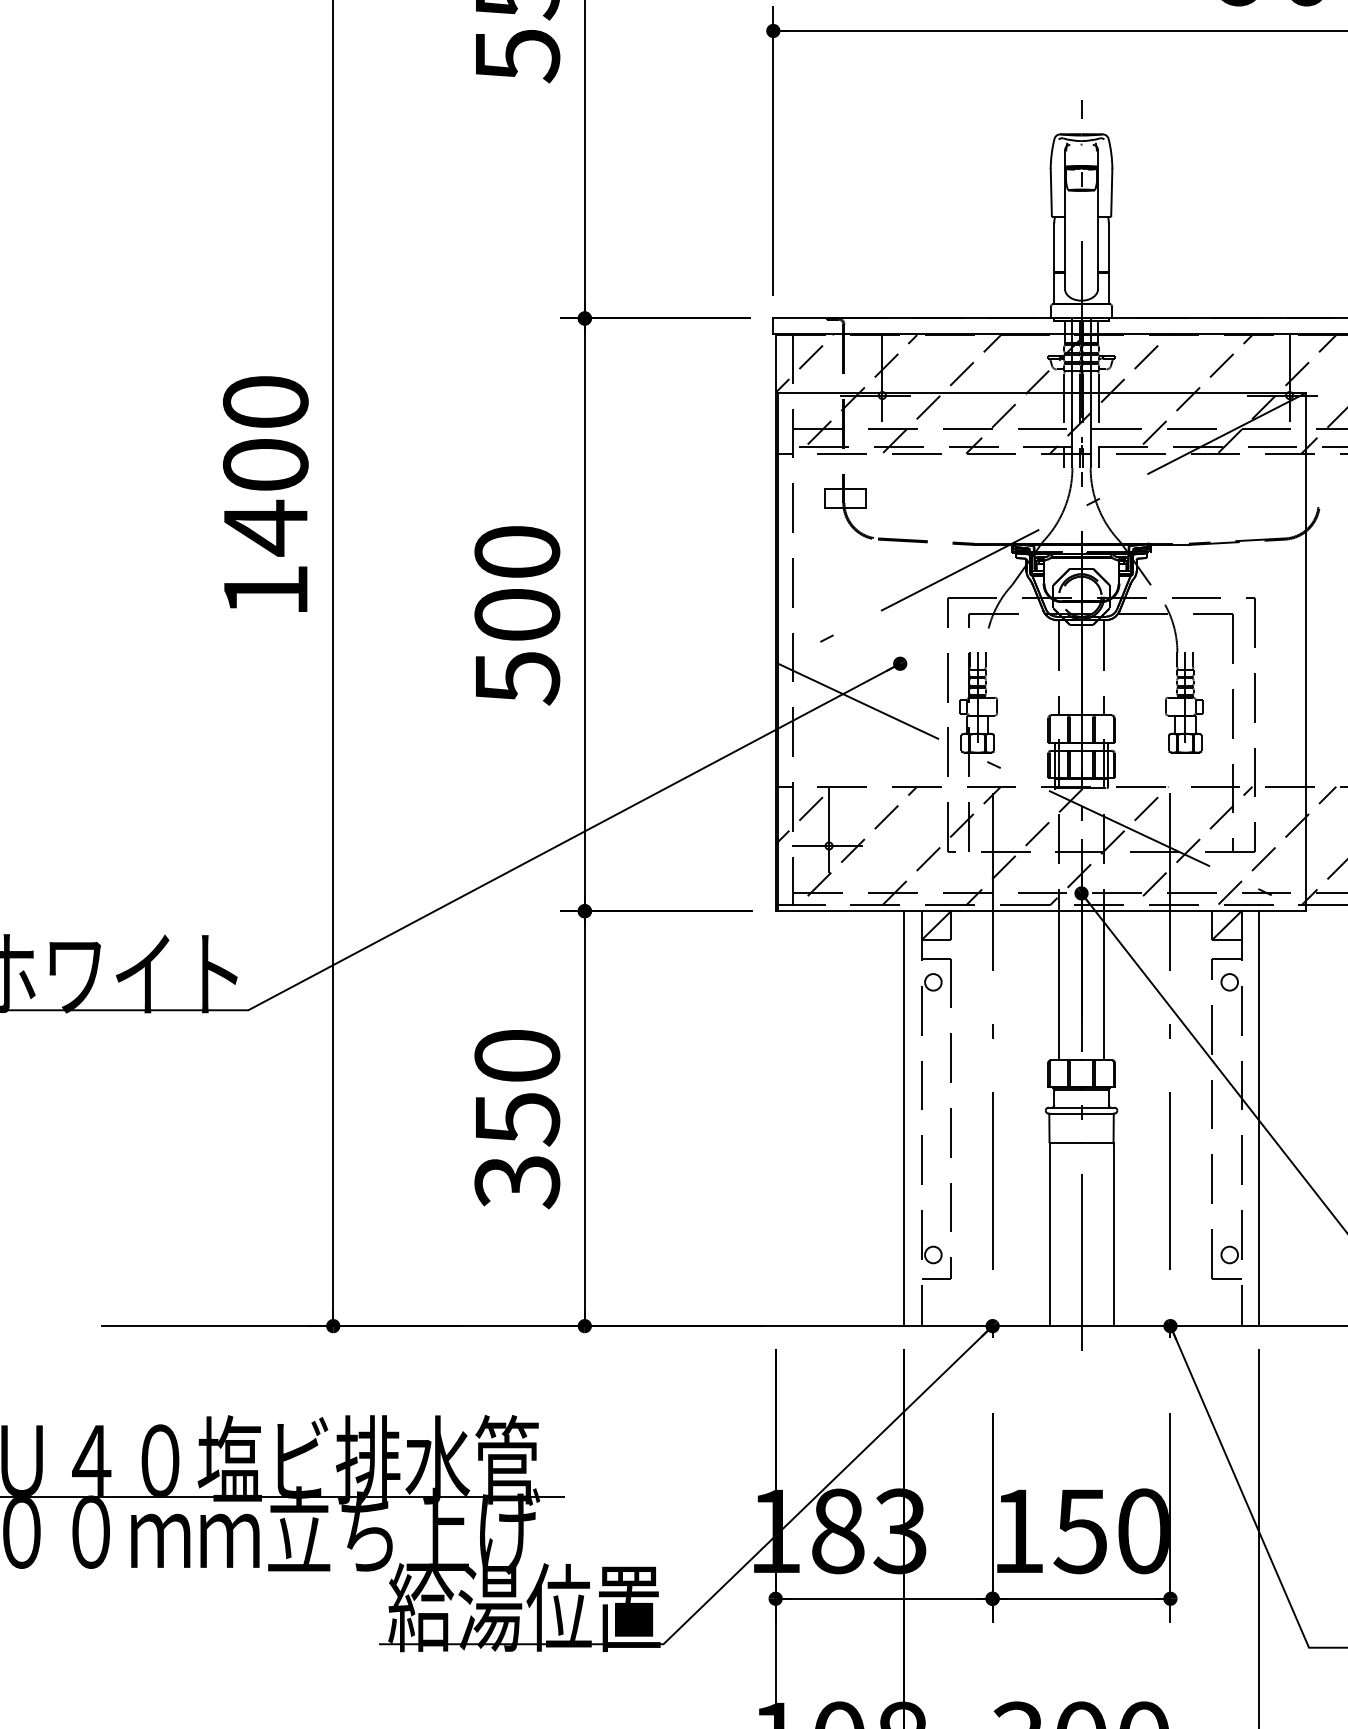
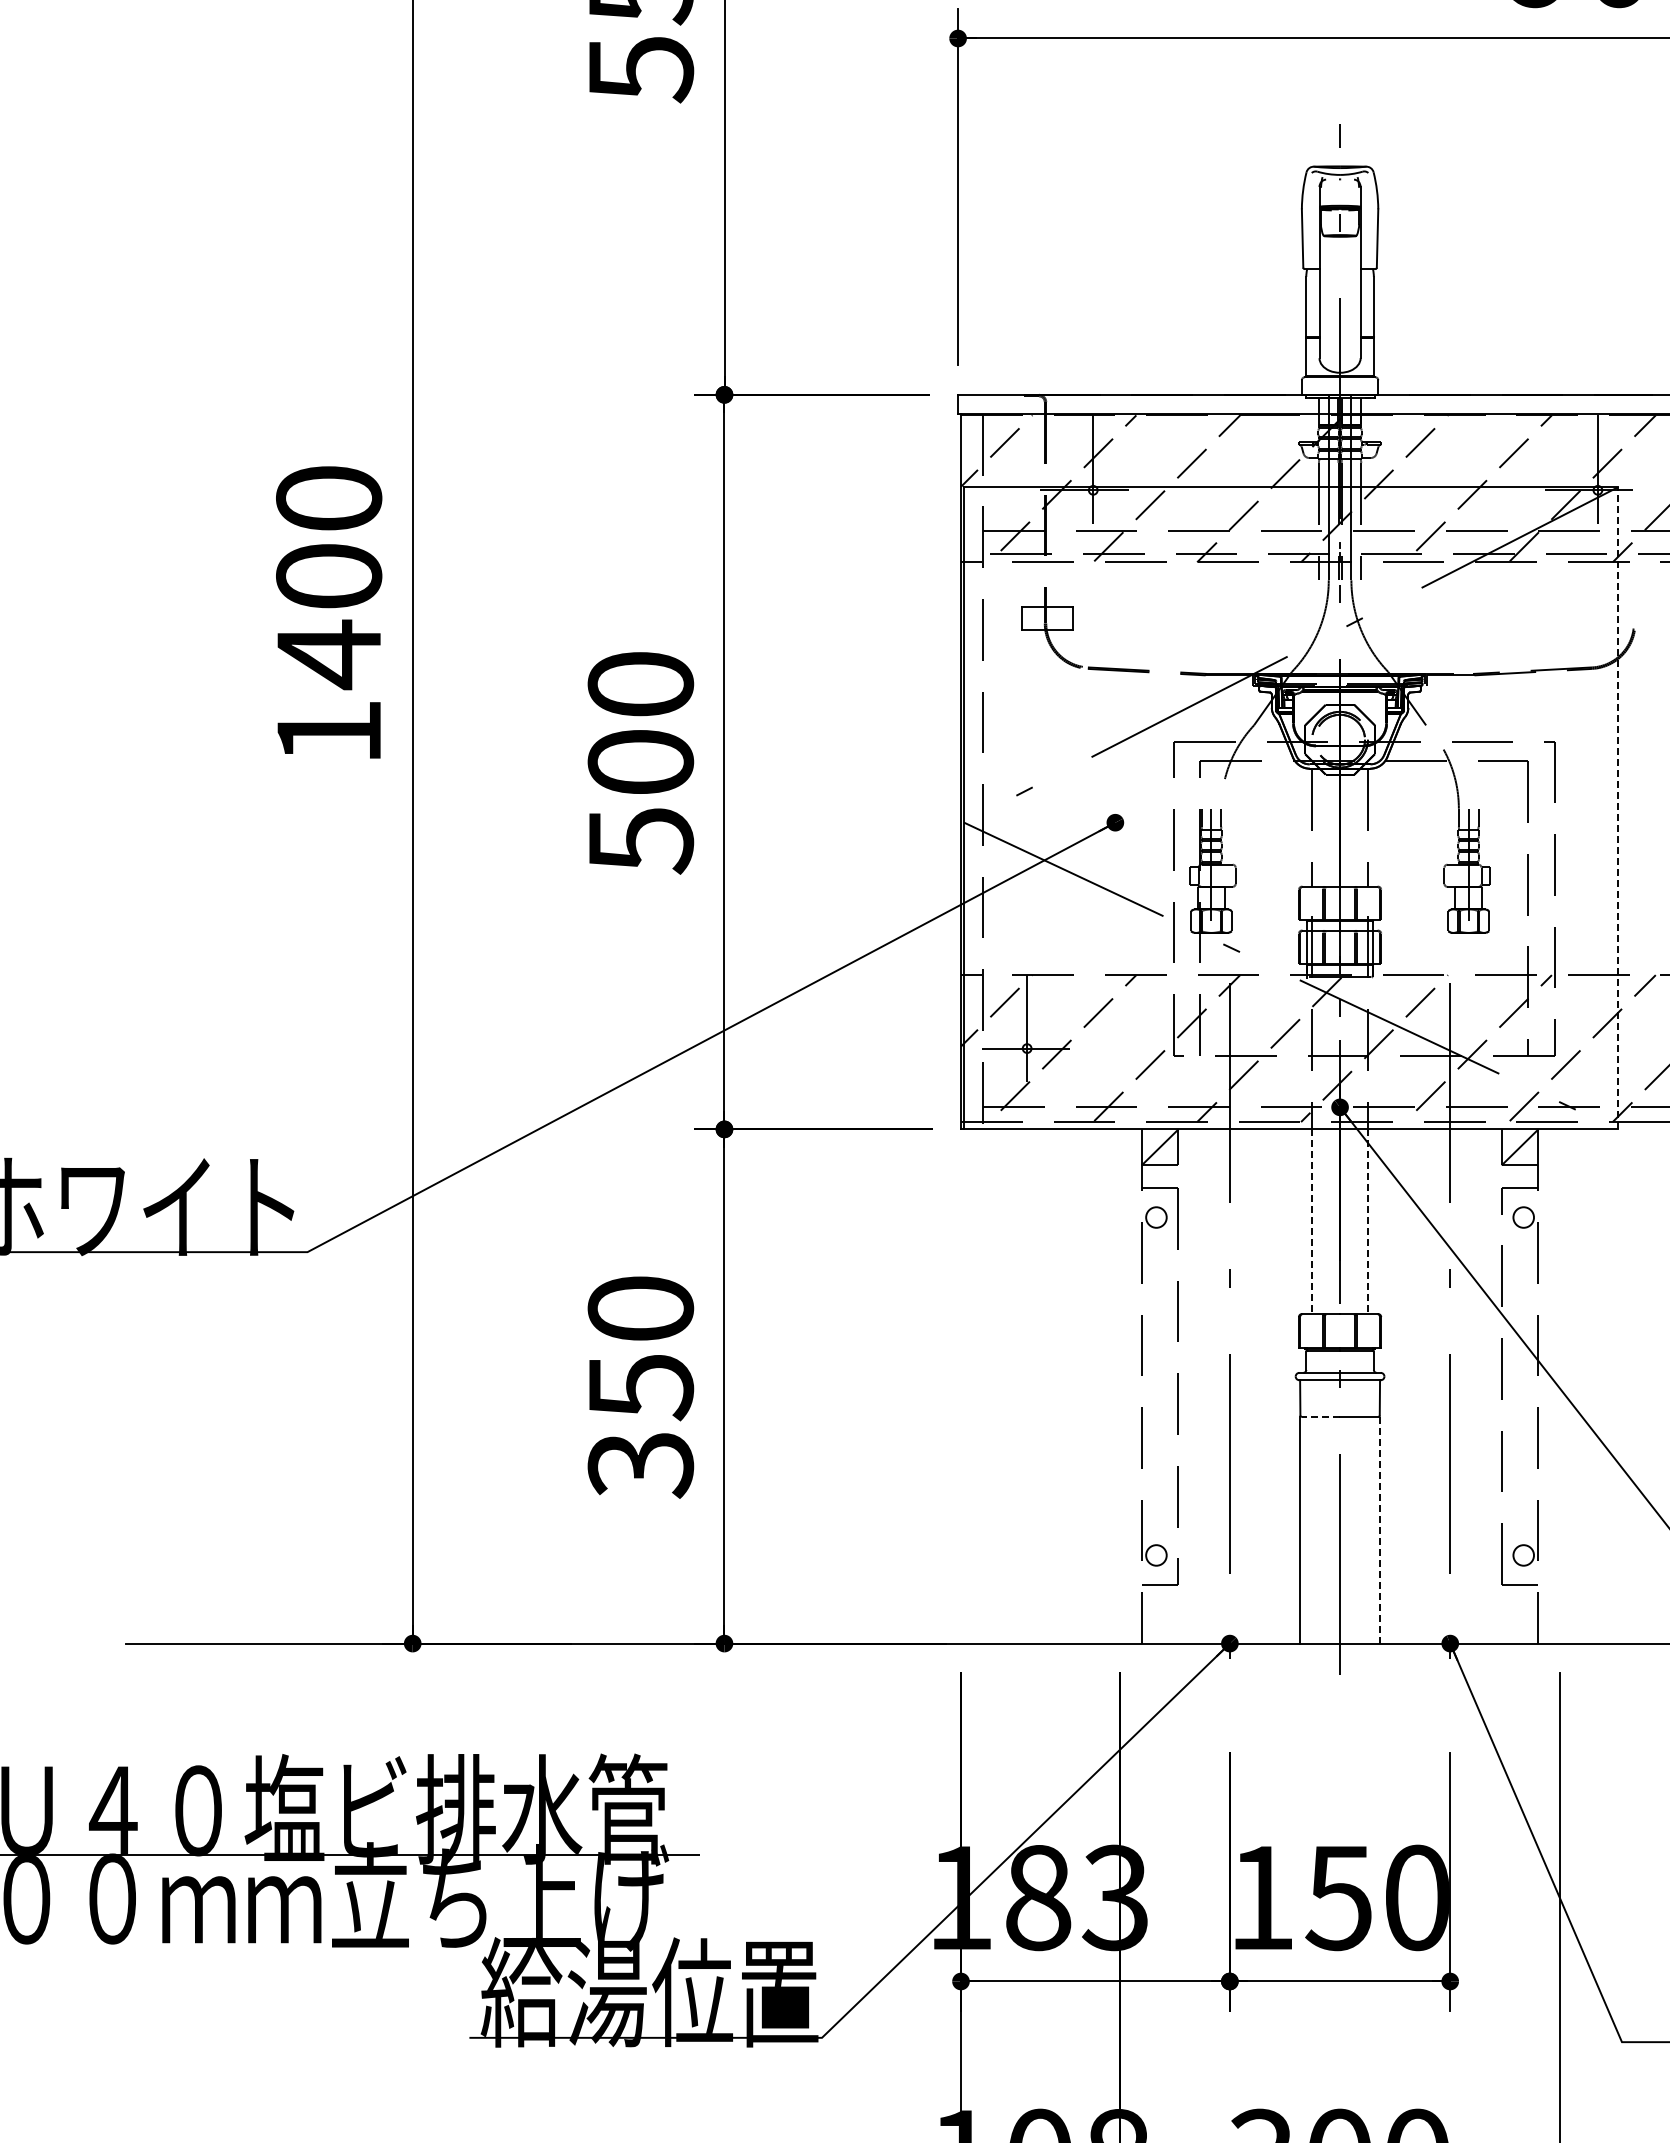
line: (1305, 651) -> (1617, 807), solid -> dashed
line: (1059, 986) -> (1312, 1222), solid -> dashed
line: (1103, 986) -> (1367, 1222), solid -> dashed
line: (903, 1118) -> (1119, 1386), removed
line: (1259, 1118) -> (1560, 1386), removed
line: (1065, 1142) -> (1320, 1416), solid -> dashed
line: (1113, 1234) -> (1379, 1530), solid -> dashed

